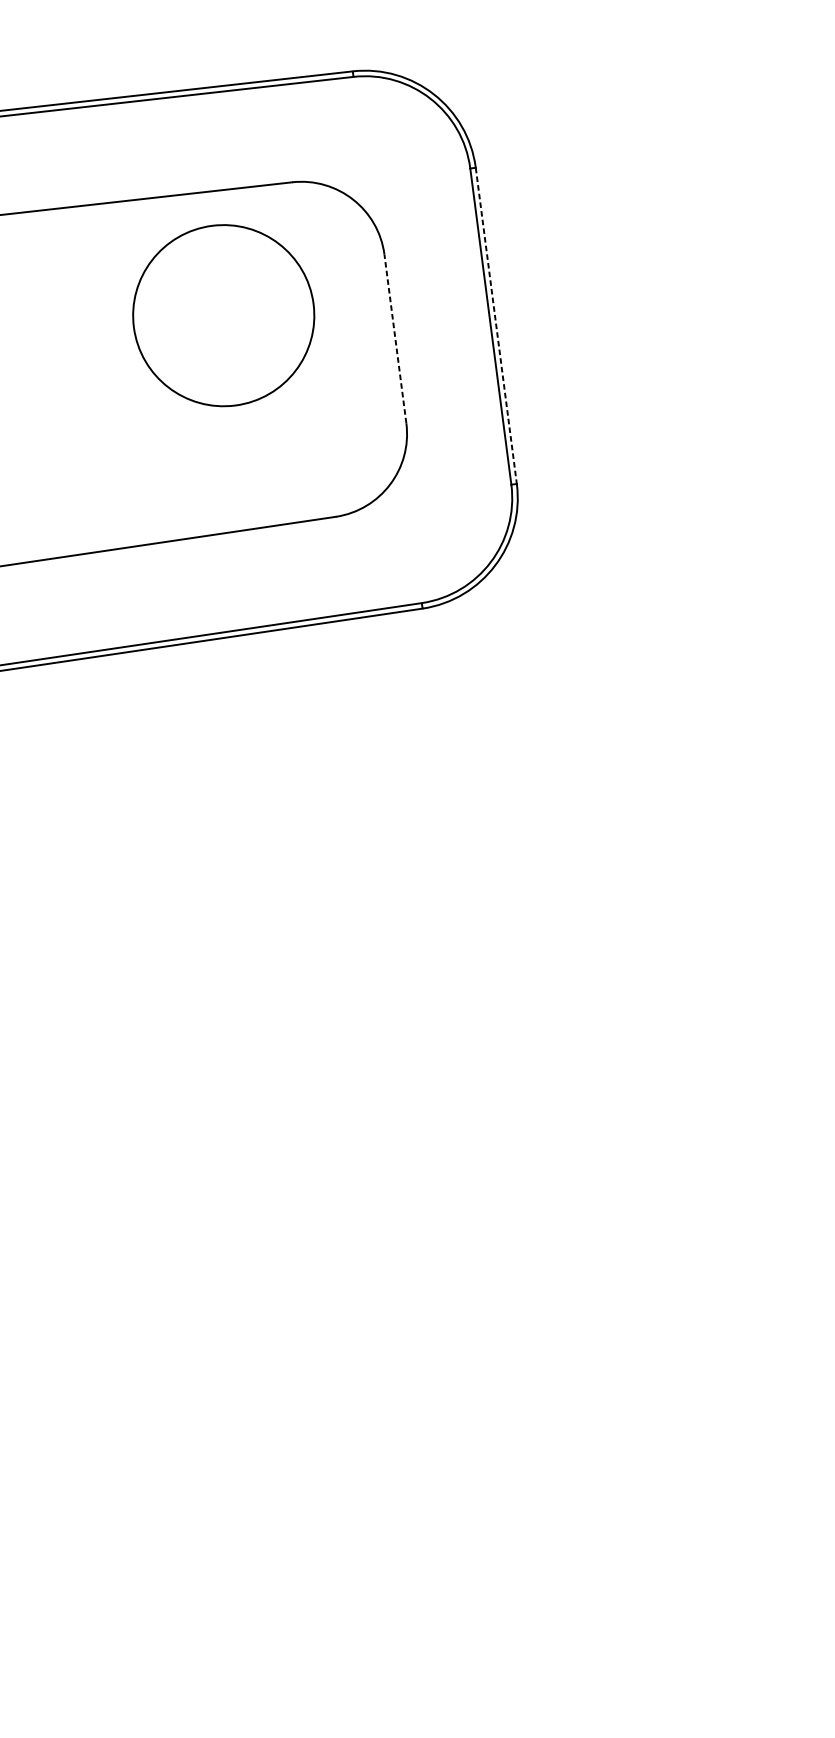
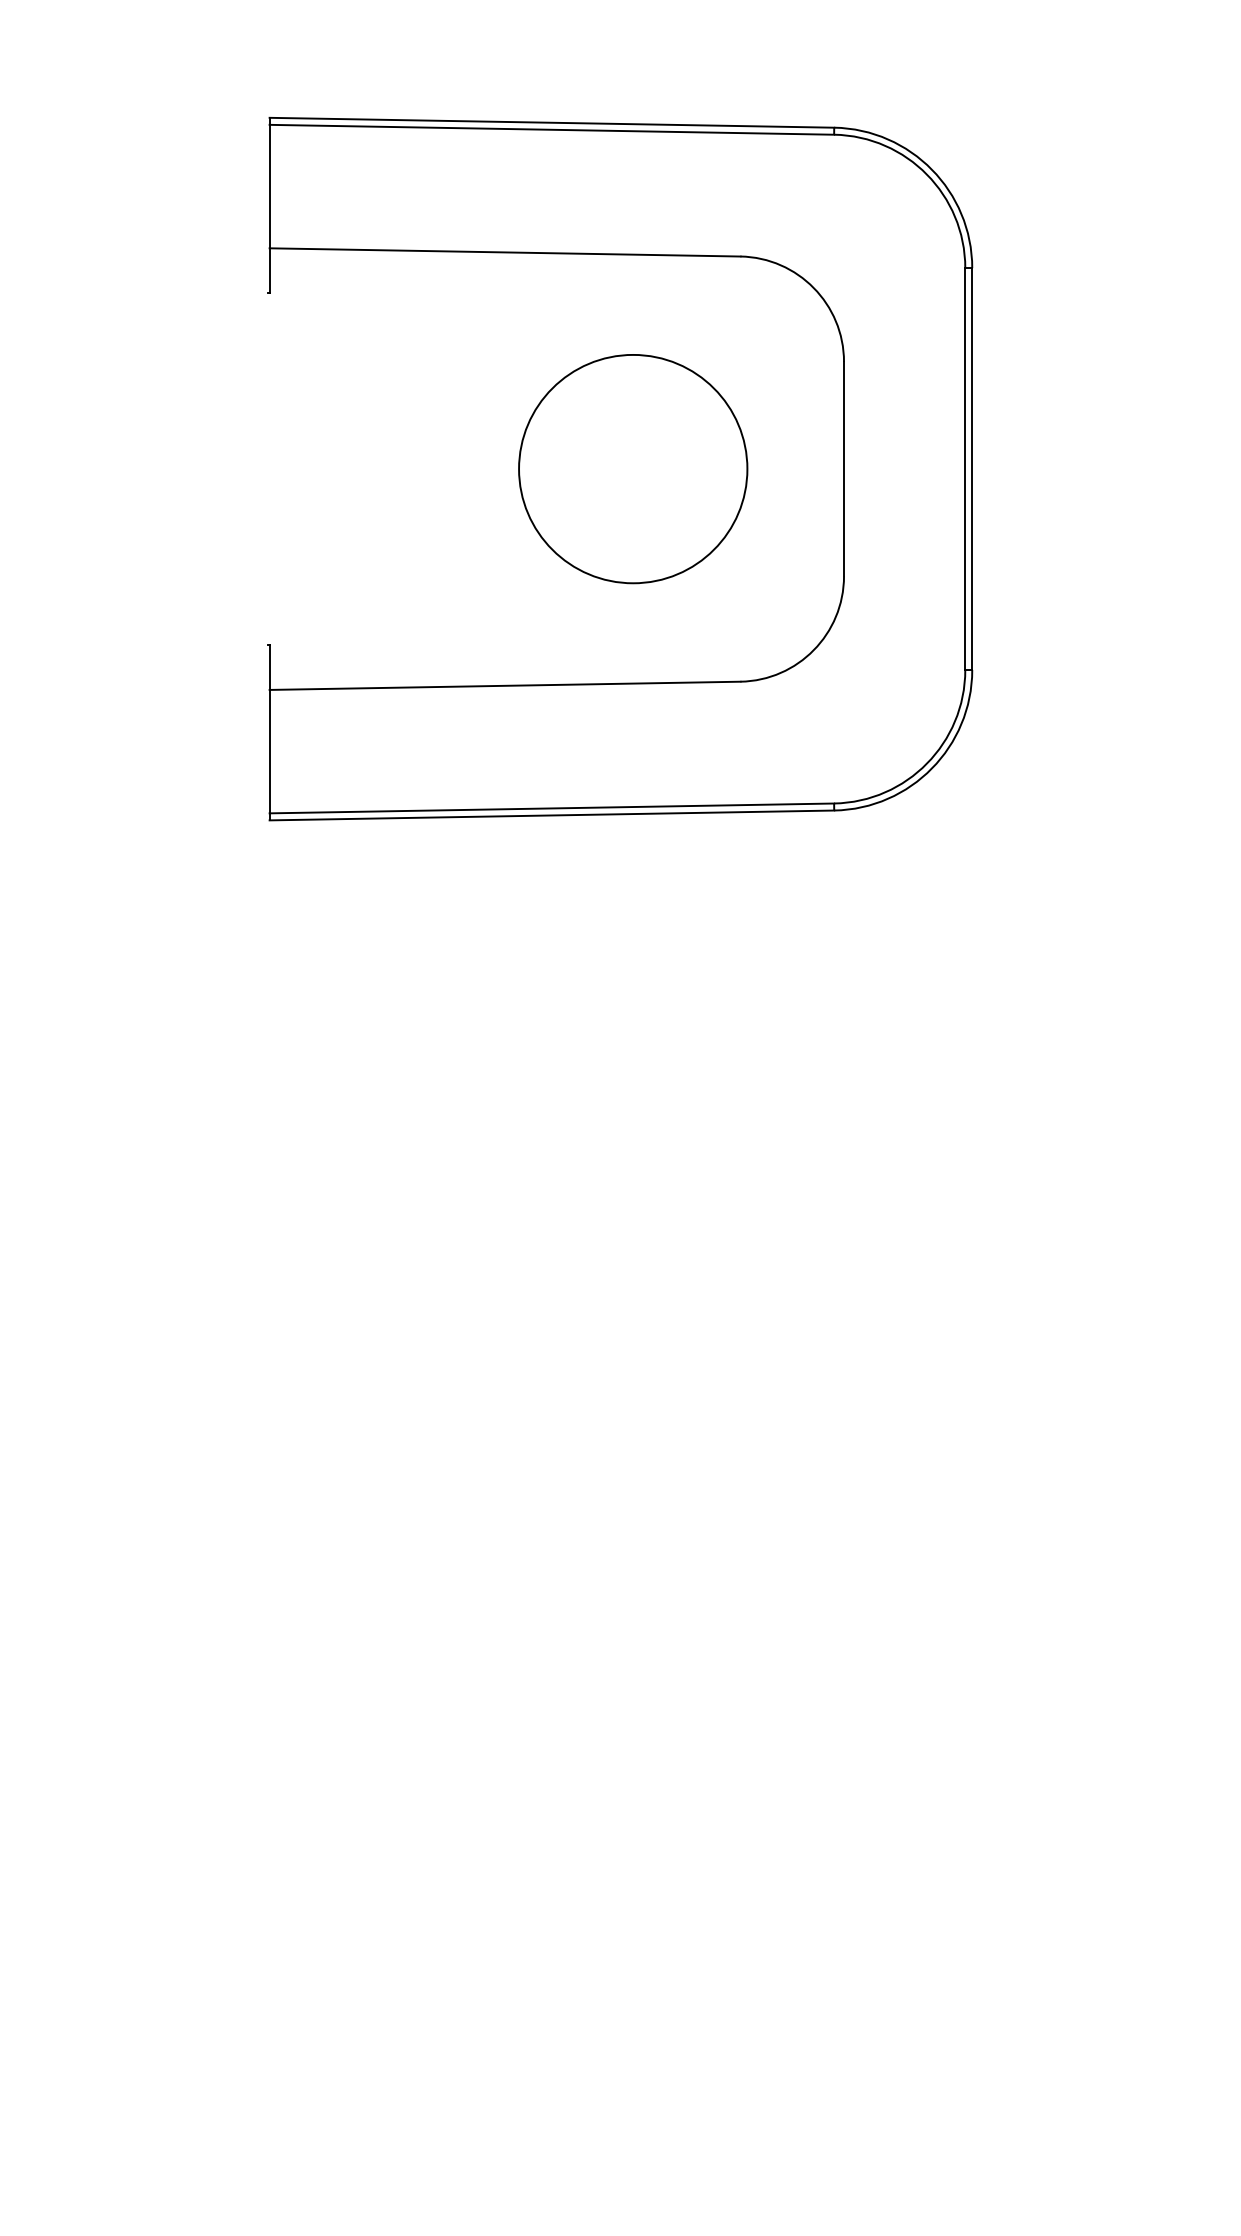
circle: (224, 315) -> (633, 469), moved
line: (496, 326) -> (972, 469), dashed -> solid
line: (395, 338) -> (844, 468), dashed -> solid

